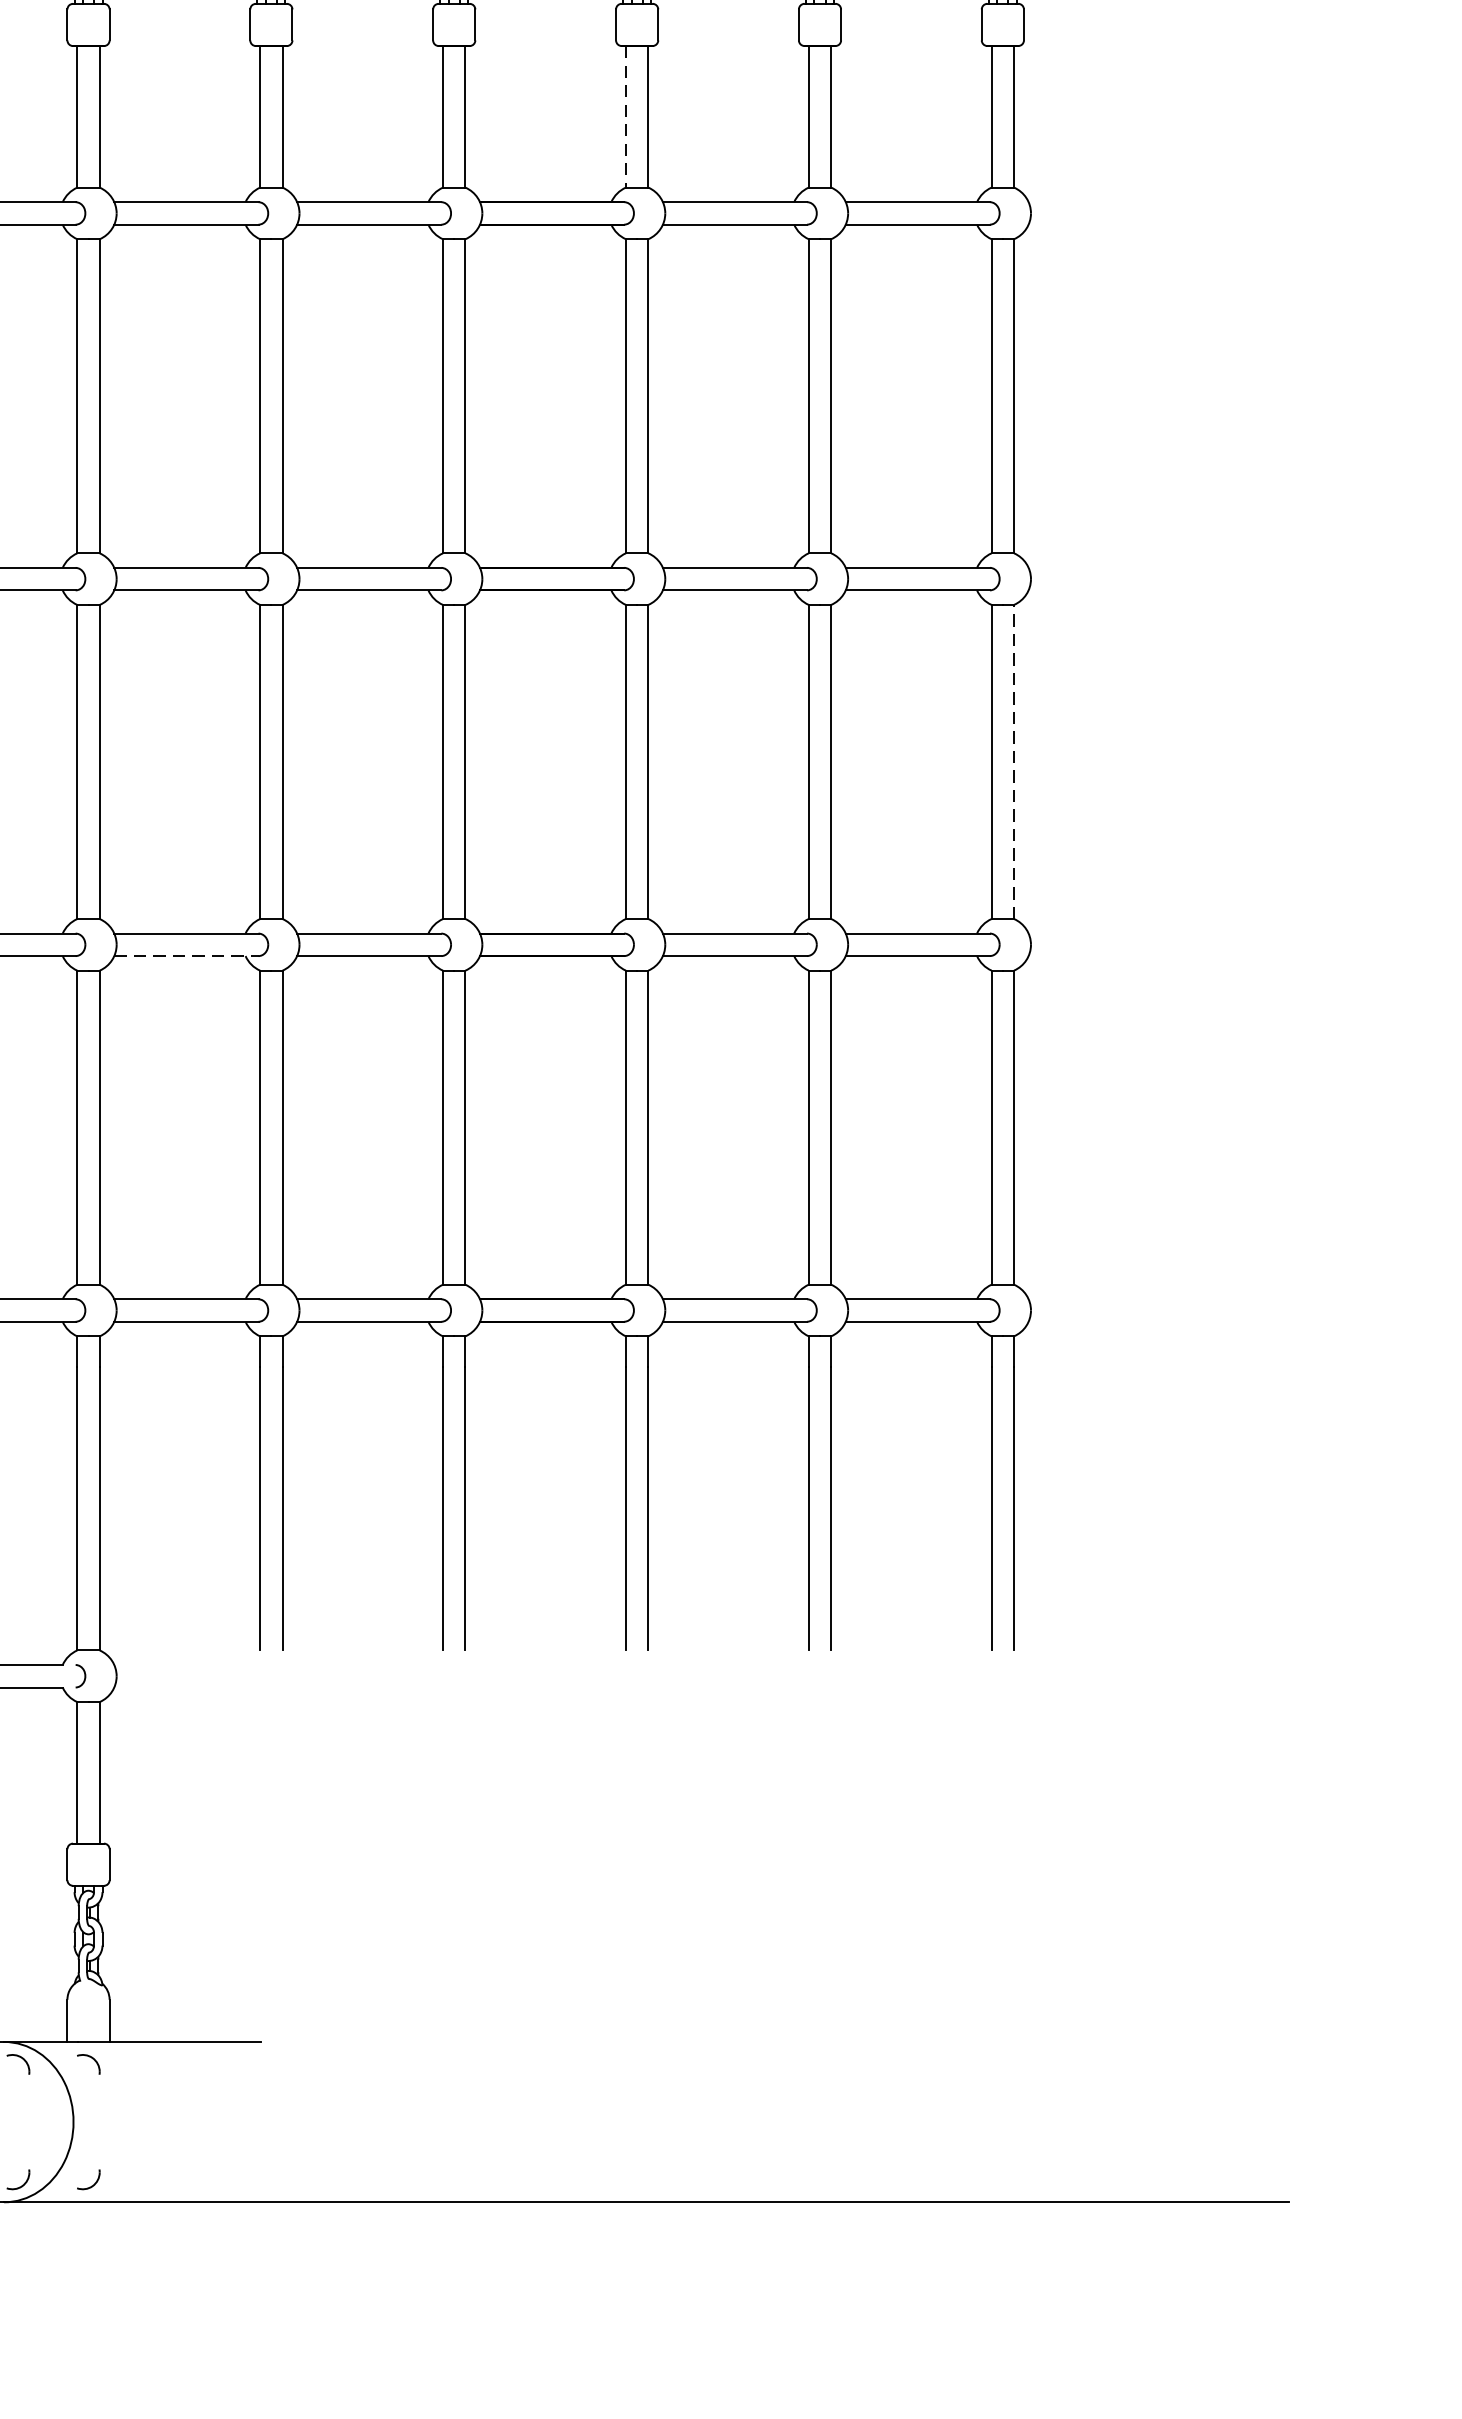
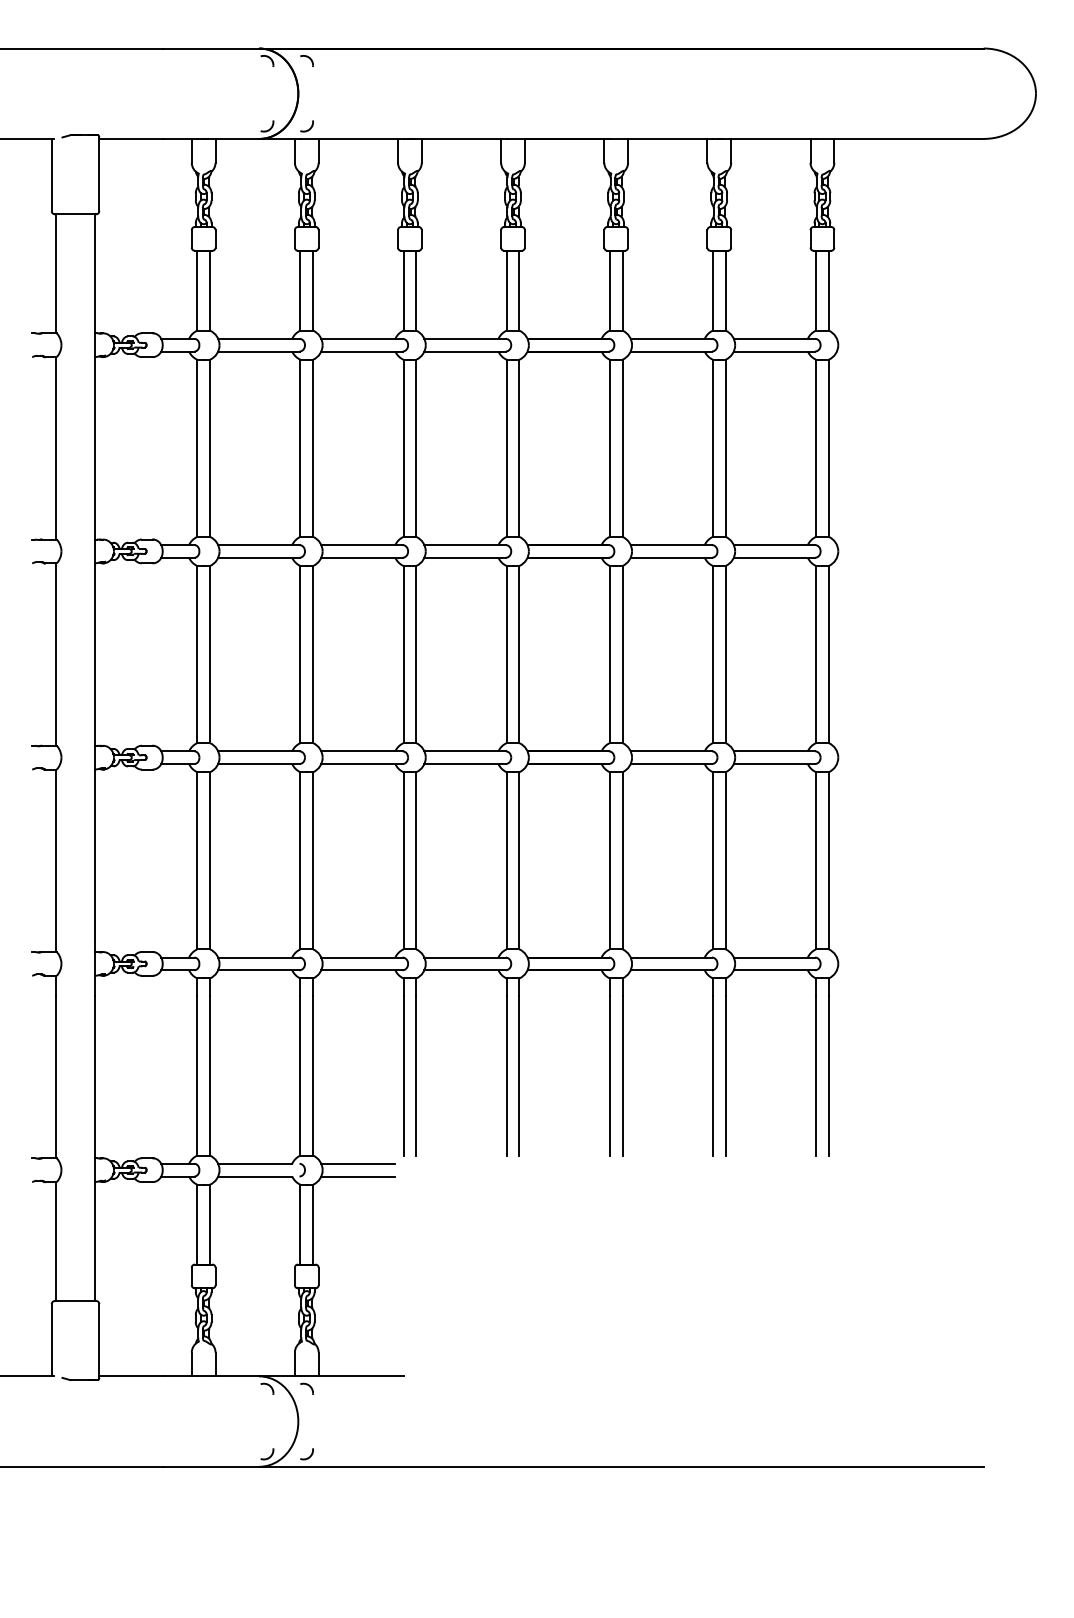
line: (625, 116) -> (609, 290), dashed -> solid
line: (1013, 761) -> (828, 654), dashed -> solid
line: (185, 956) -> (361, 764), dashed -> solid
line: (180, 1664) -> (358, 1163), added
line: (180, 1687) -> (358, 1176), added

